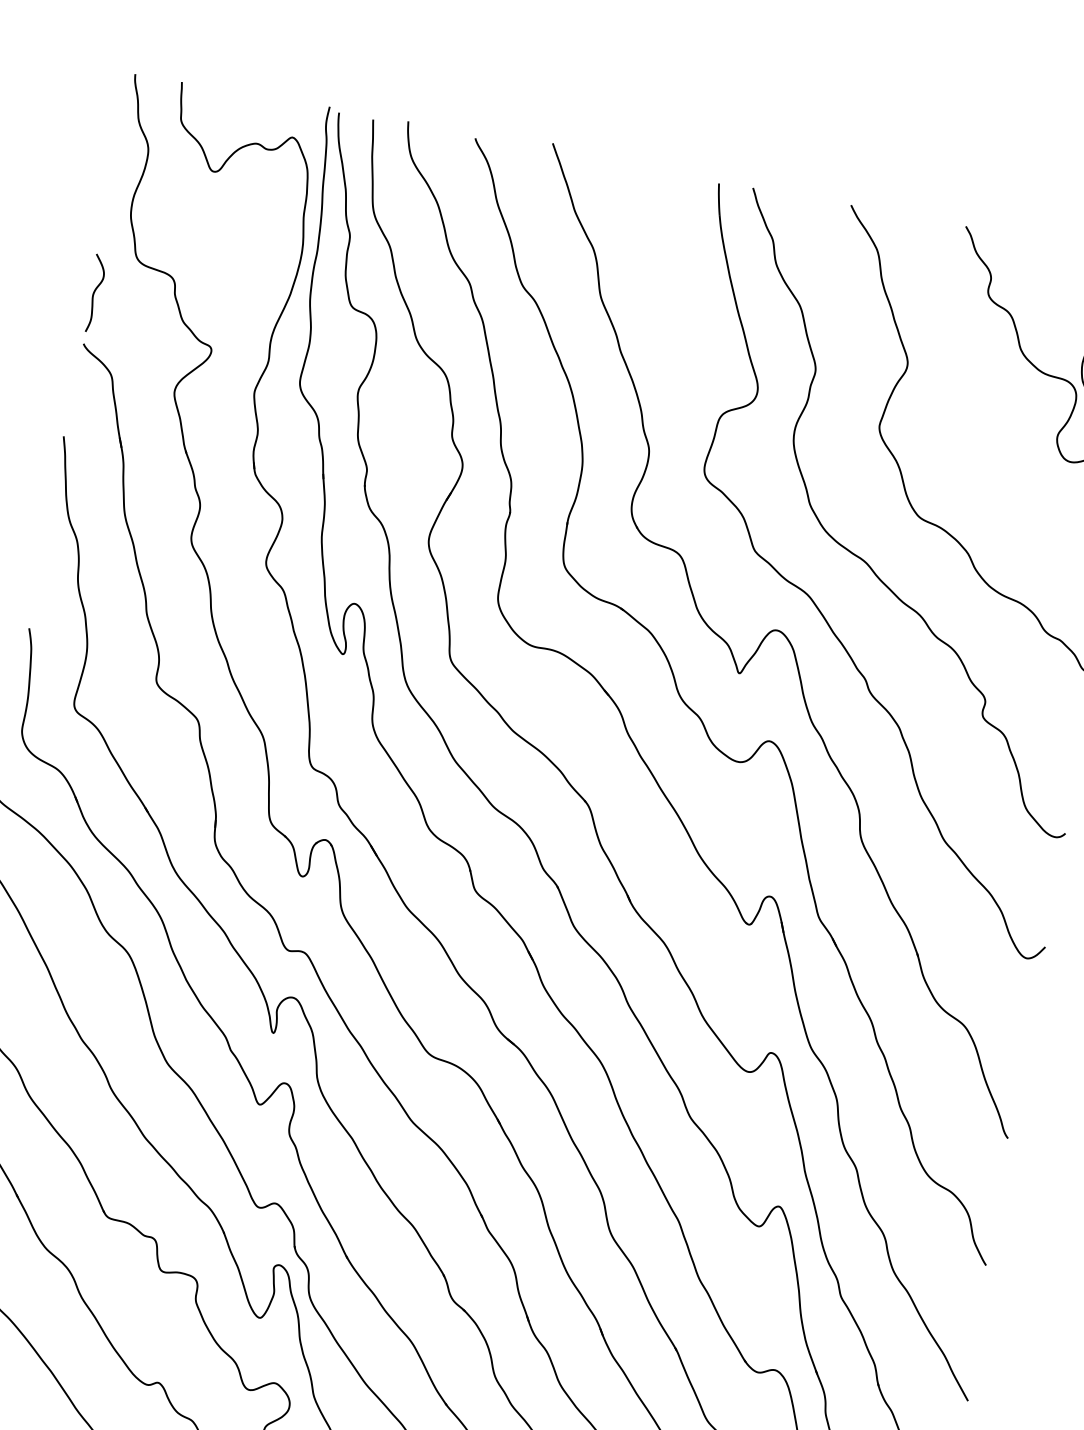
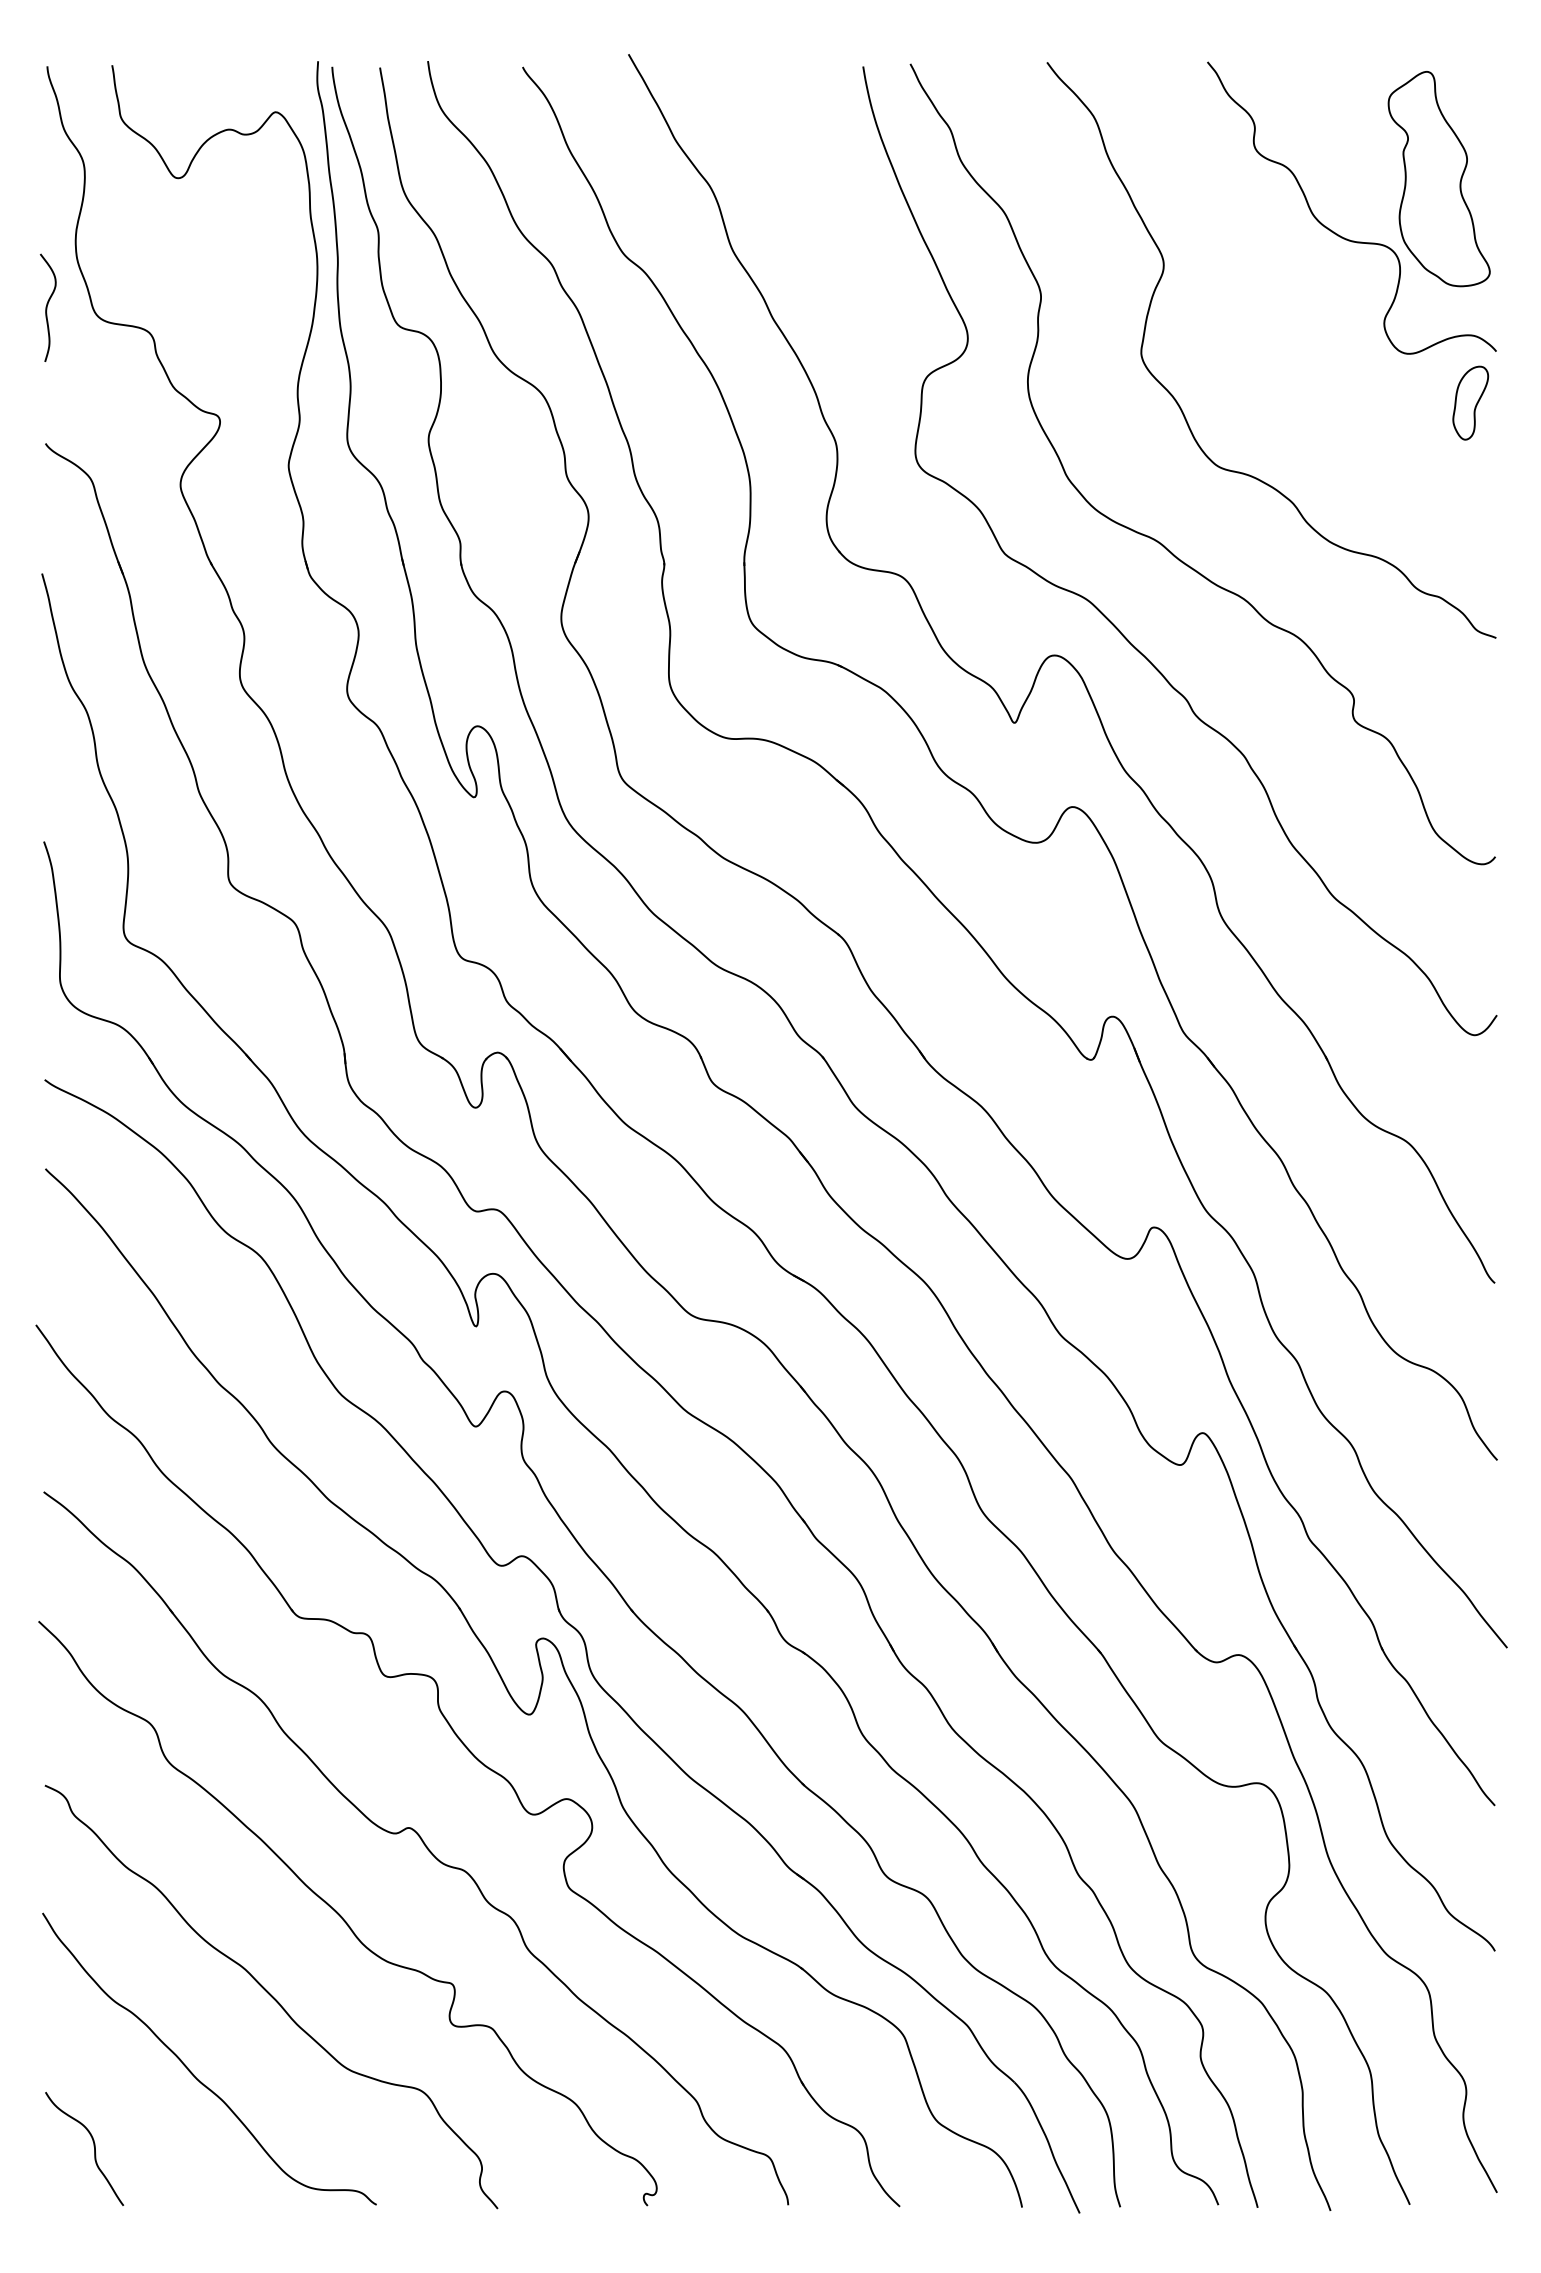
curve: (94, 293) -> (47, 307), moved

